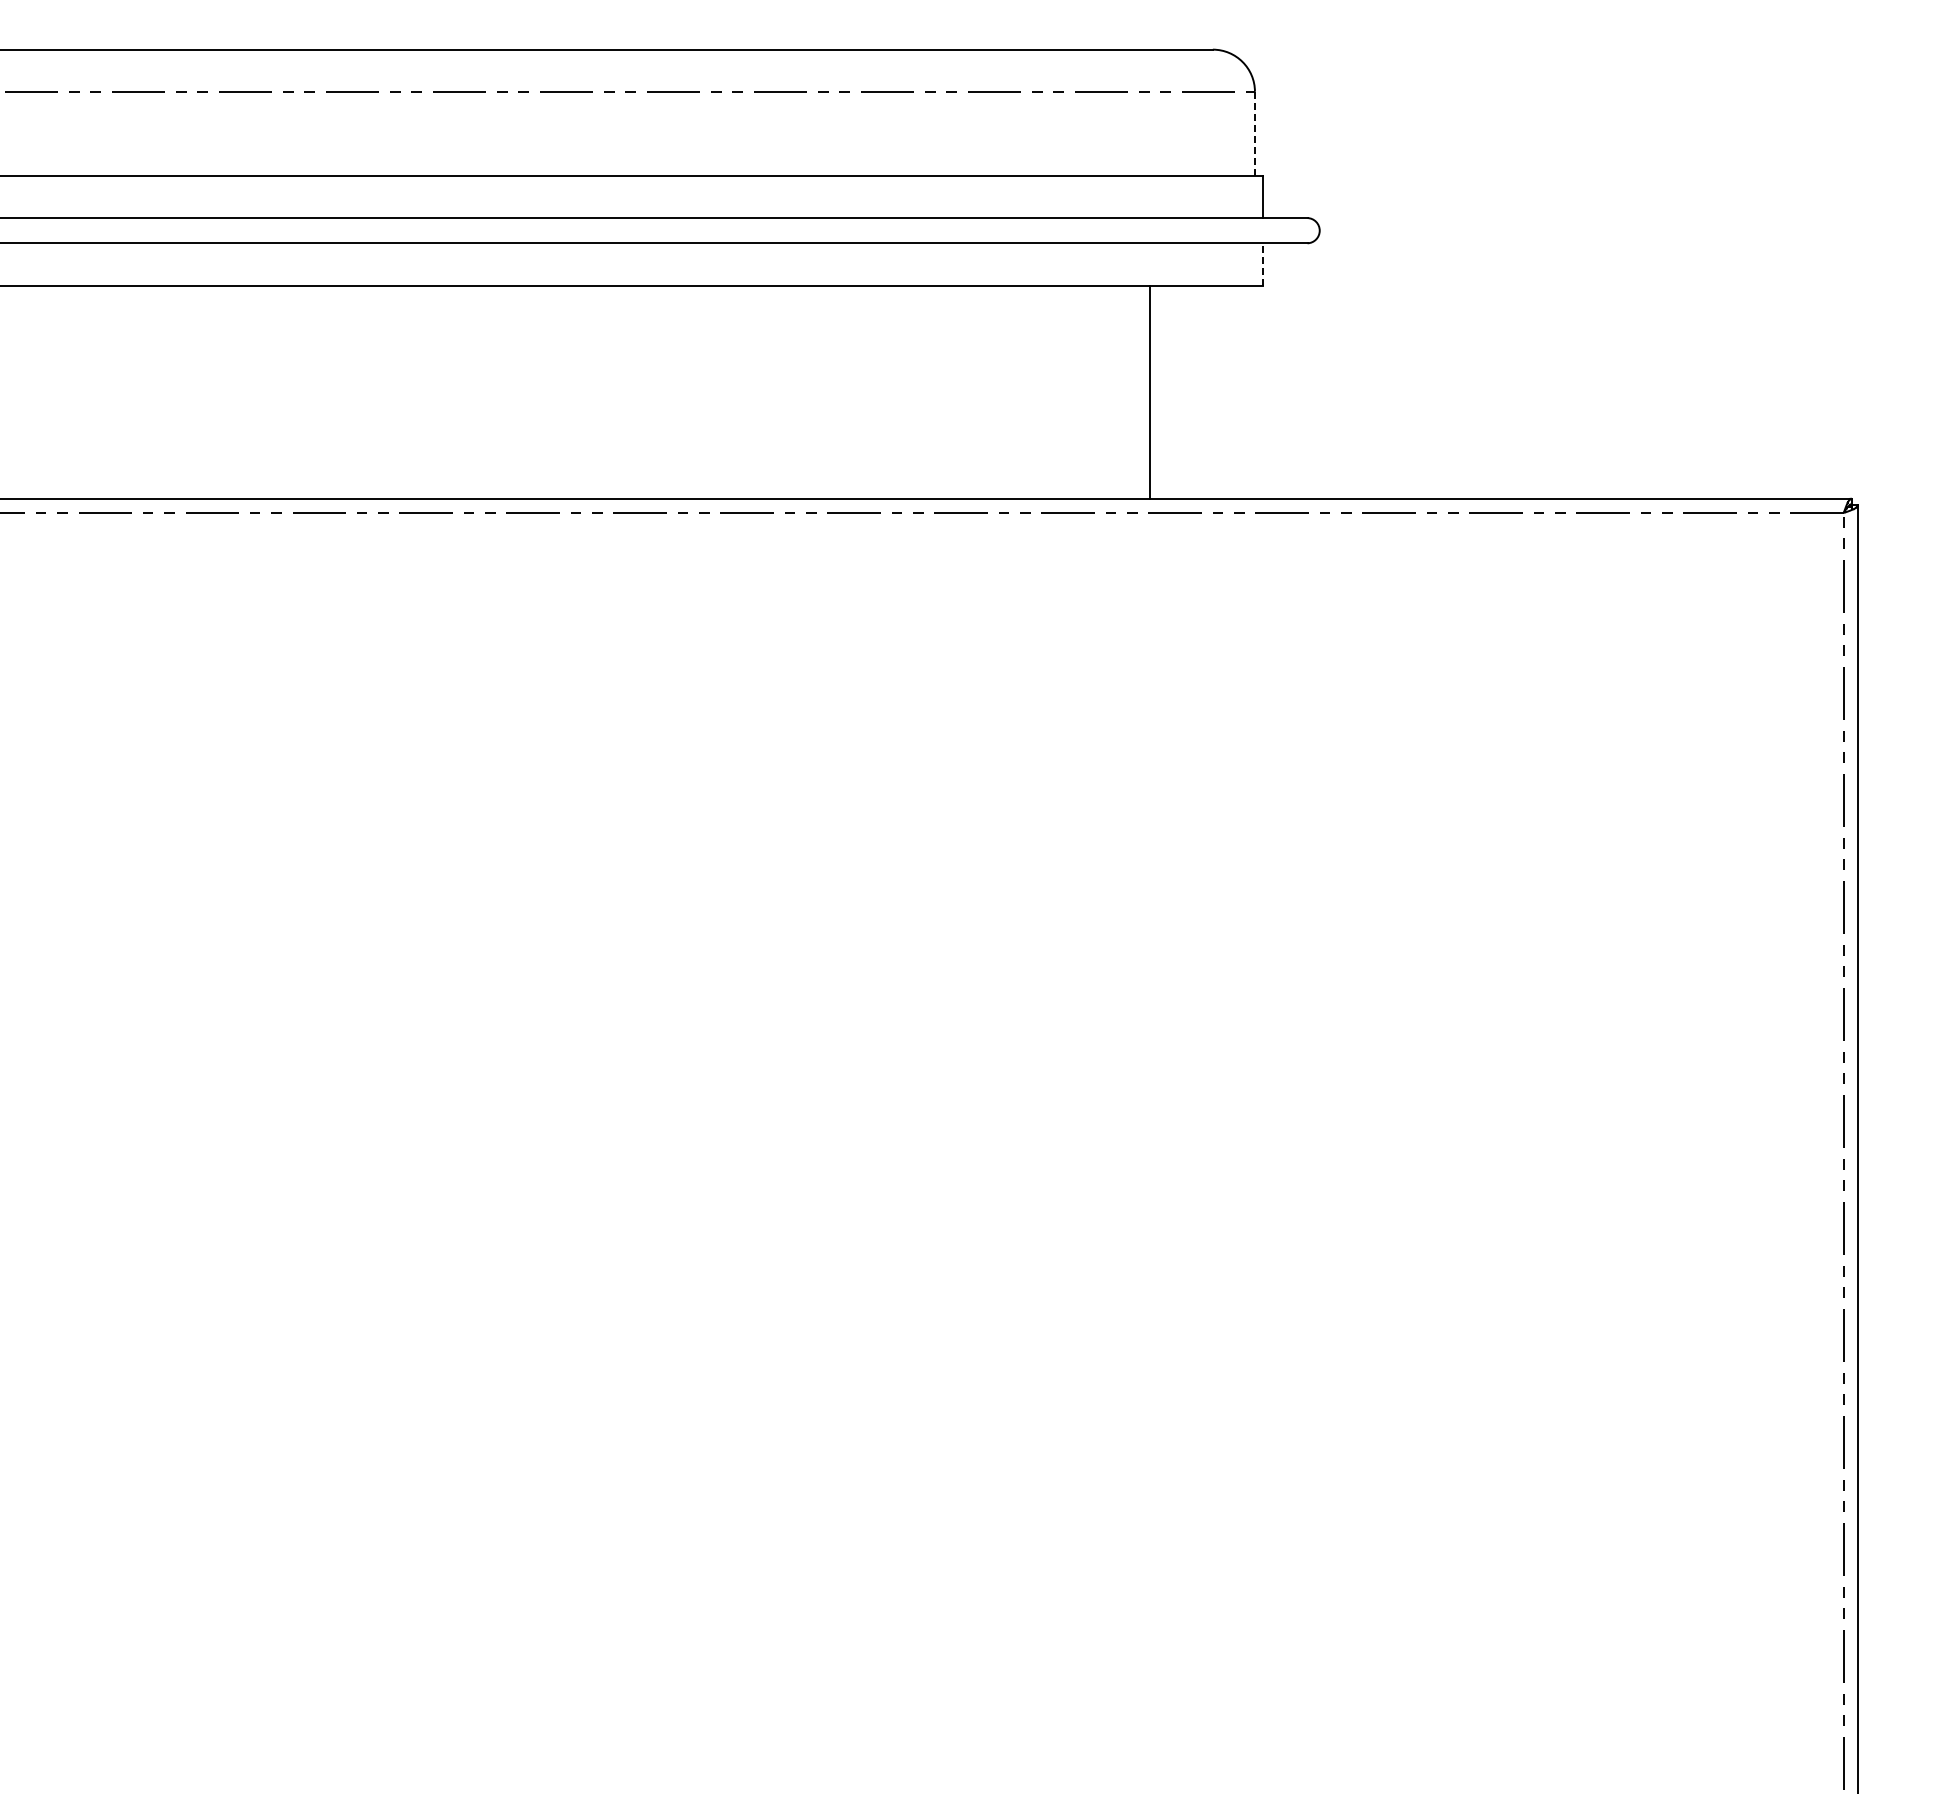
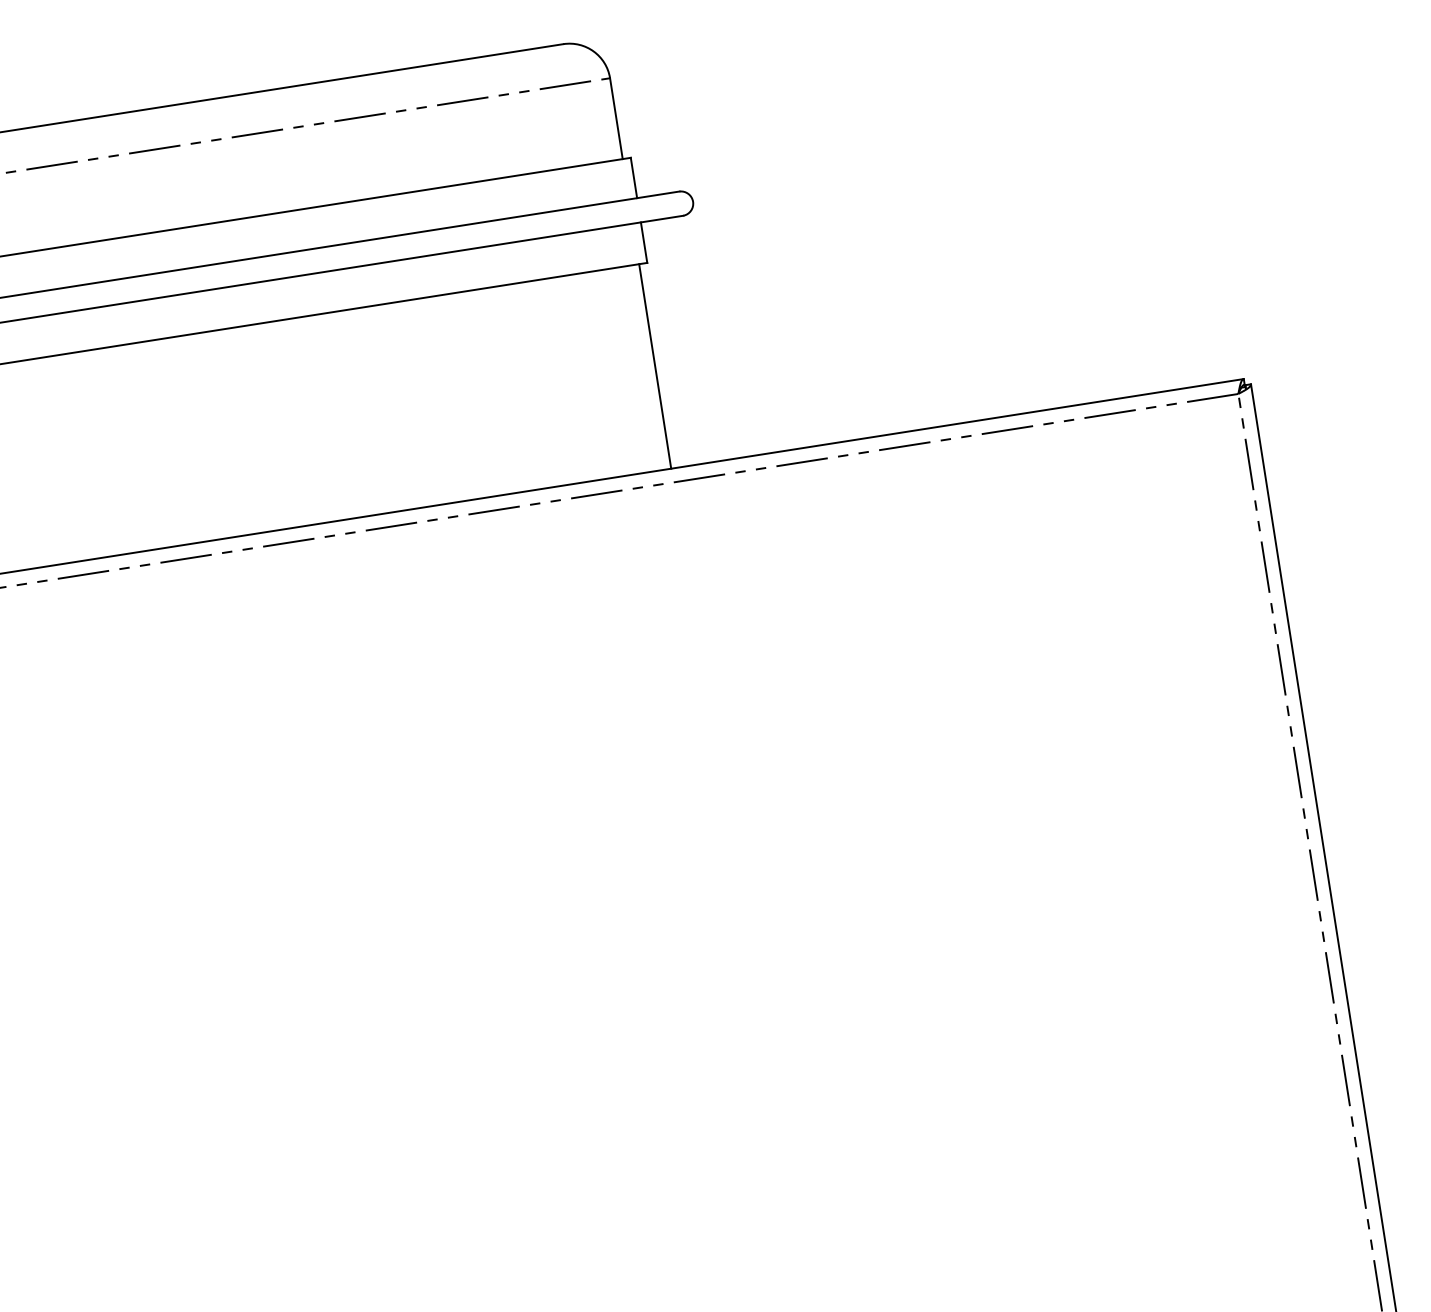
line: (1254, 133) -> (615, 118), dashed -> solid
line: (1263, 263) -> (644, 241), dashed -> solid
line: (1149, 391) -> (654, 365), moved

